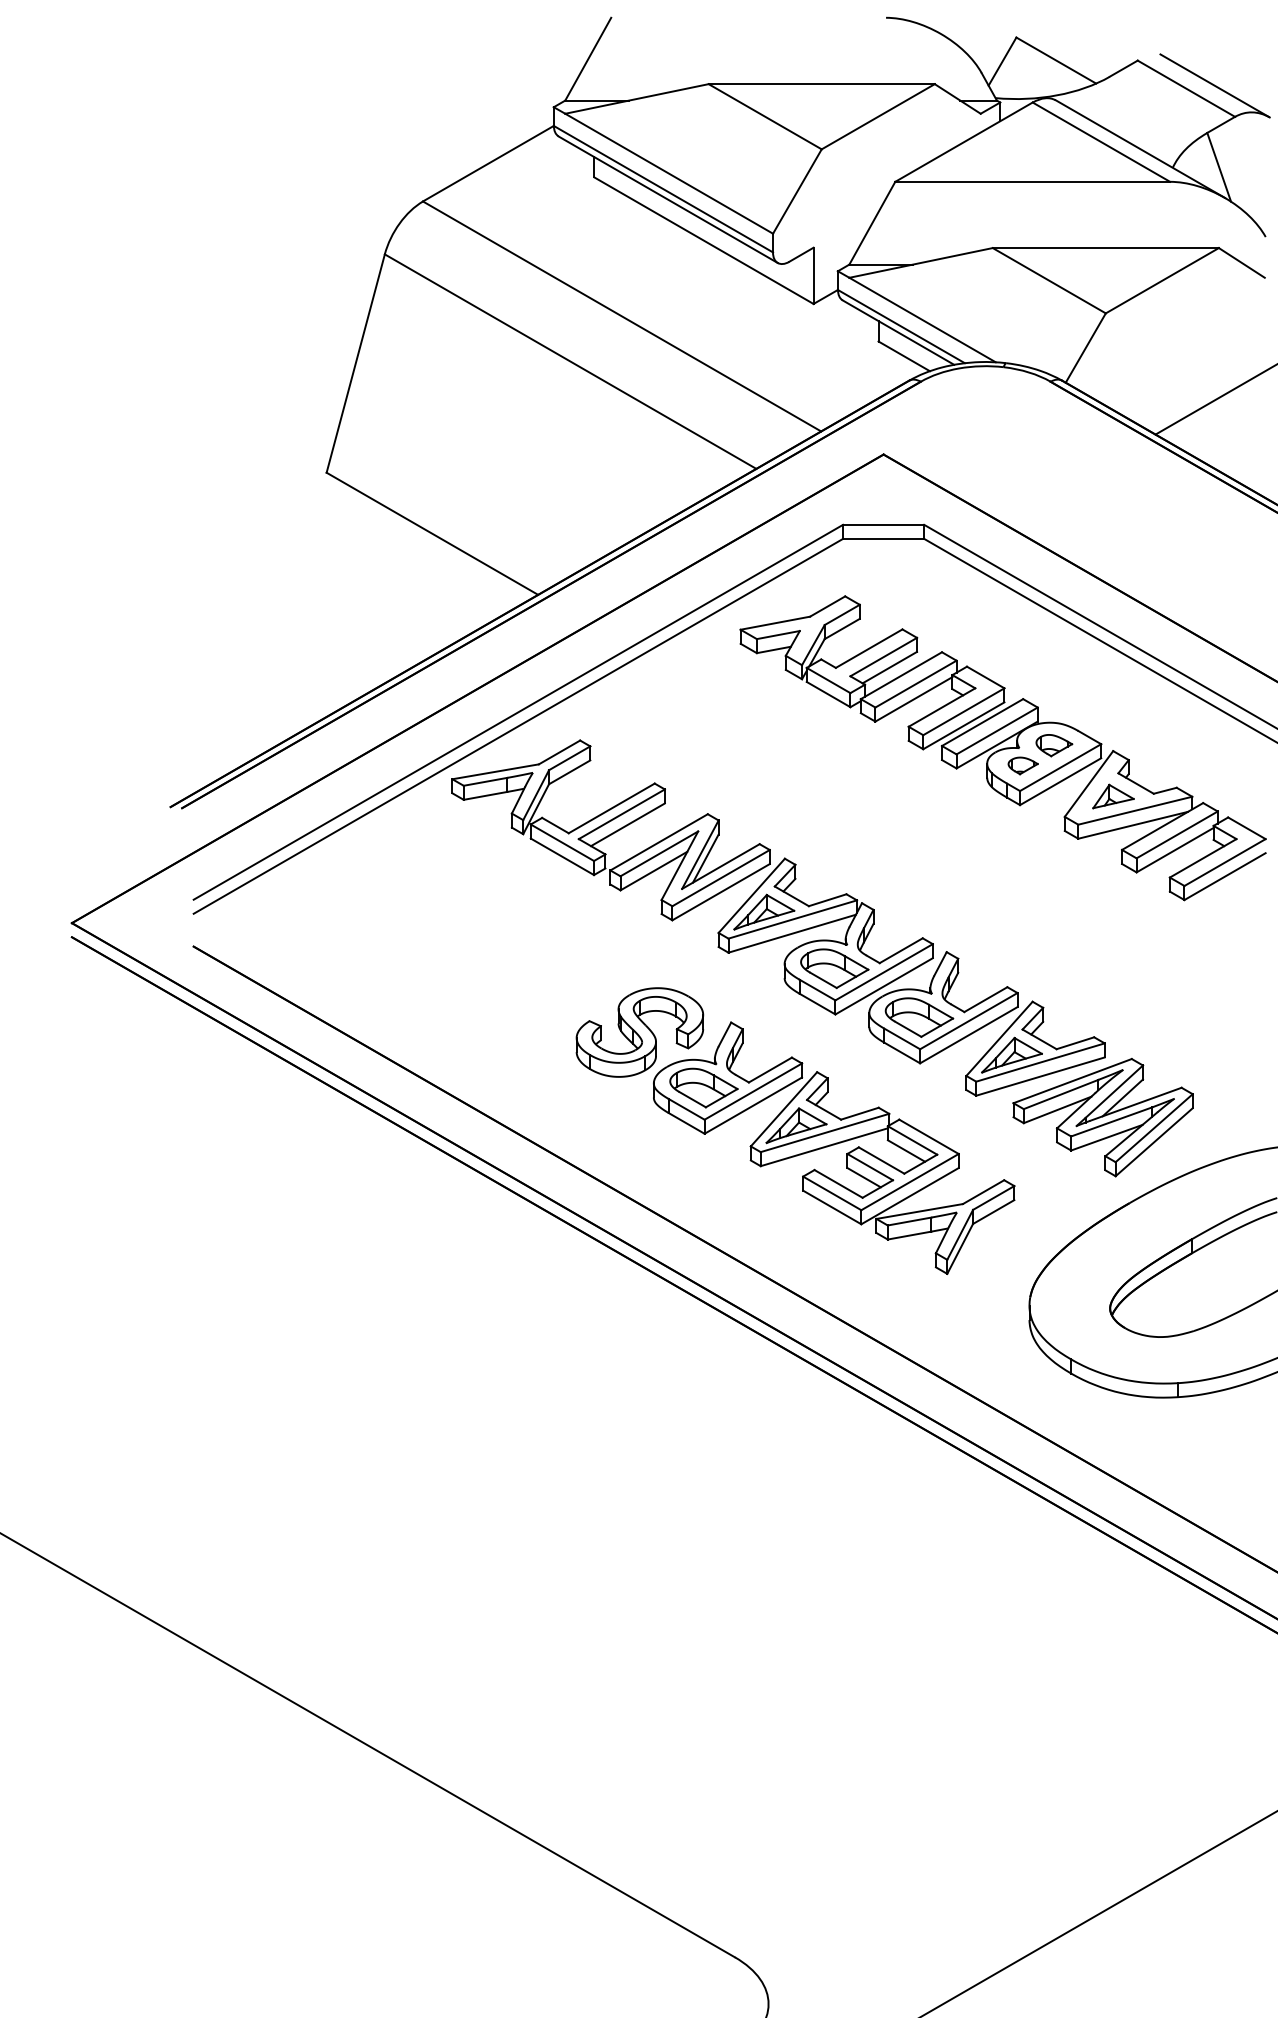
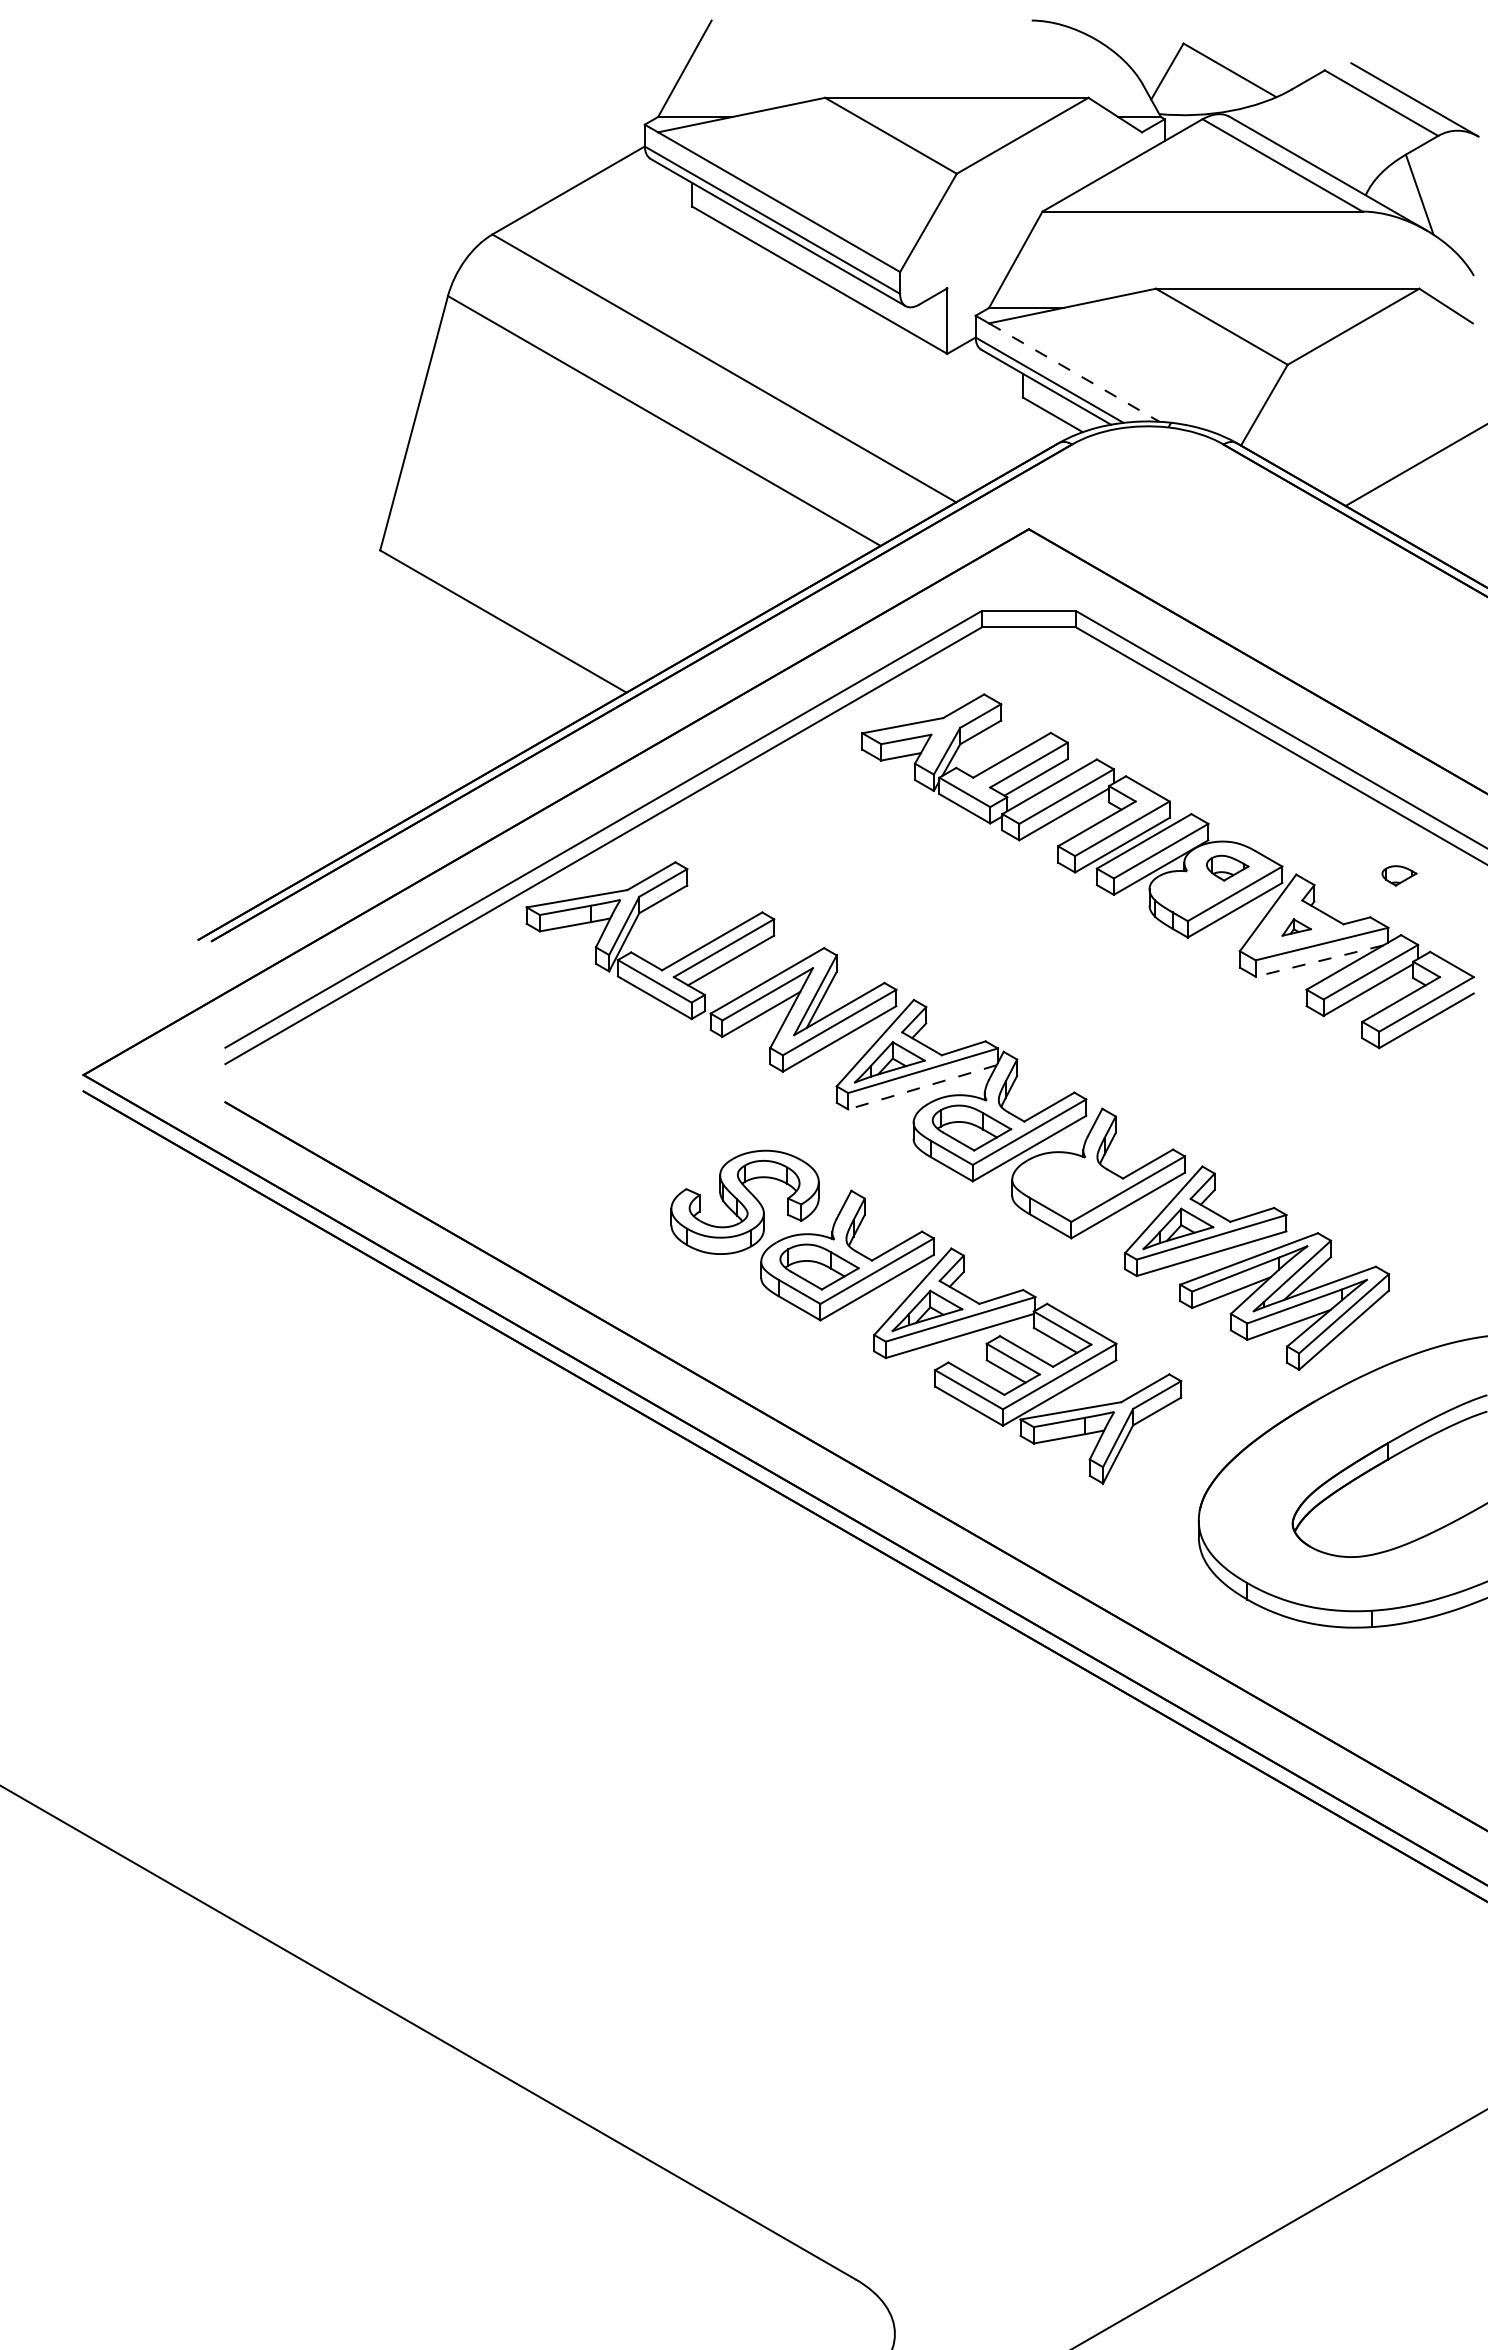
line: (922, 319) -> (1074, 372), solid -> dashed
part: (1023, 765) -> (1399, 875), moved
part: (1113, 796) -> (1296, 927), size x0.6
line: (1133, 825) -> (1319, 961), solid -> dashed
line: (792, 933) -> (922, 1087), solid -> dashed
part: (919, 1017) -> (1070, 1184), removed

